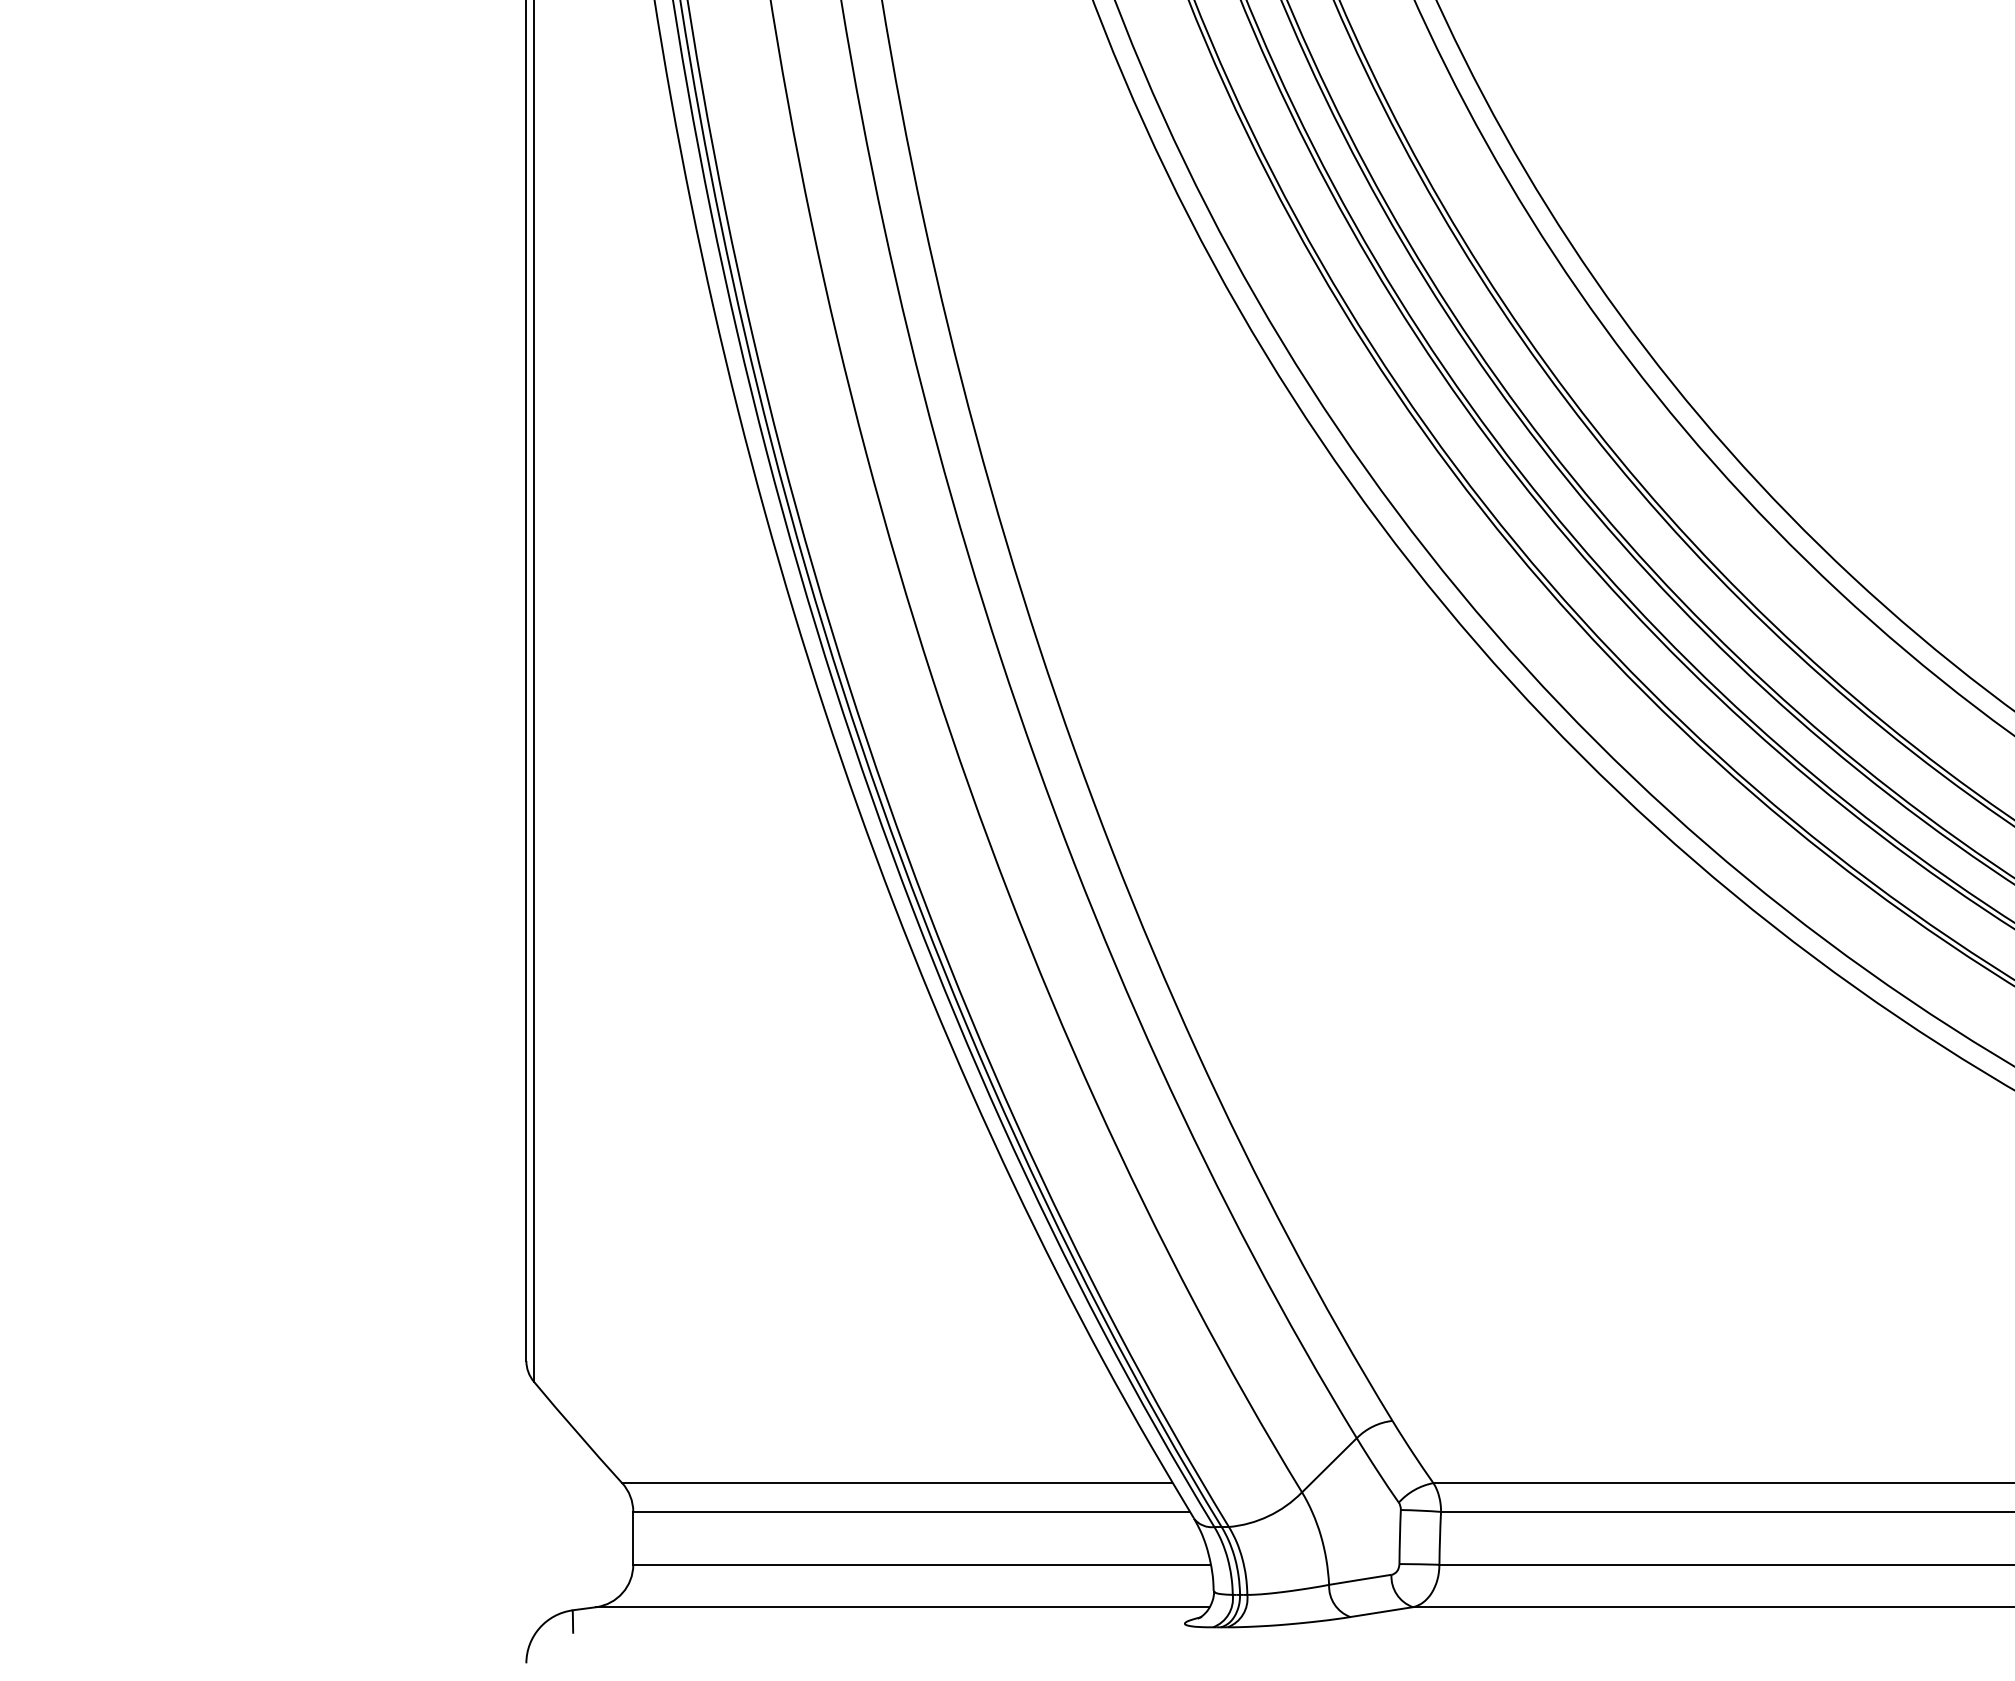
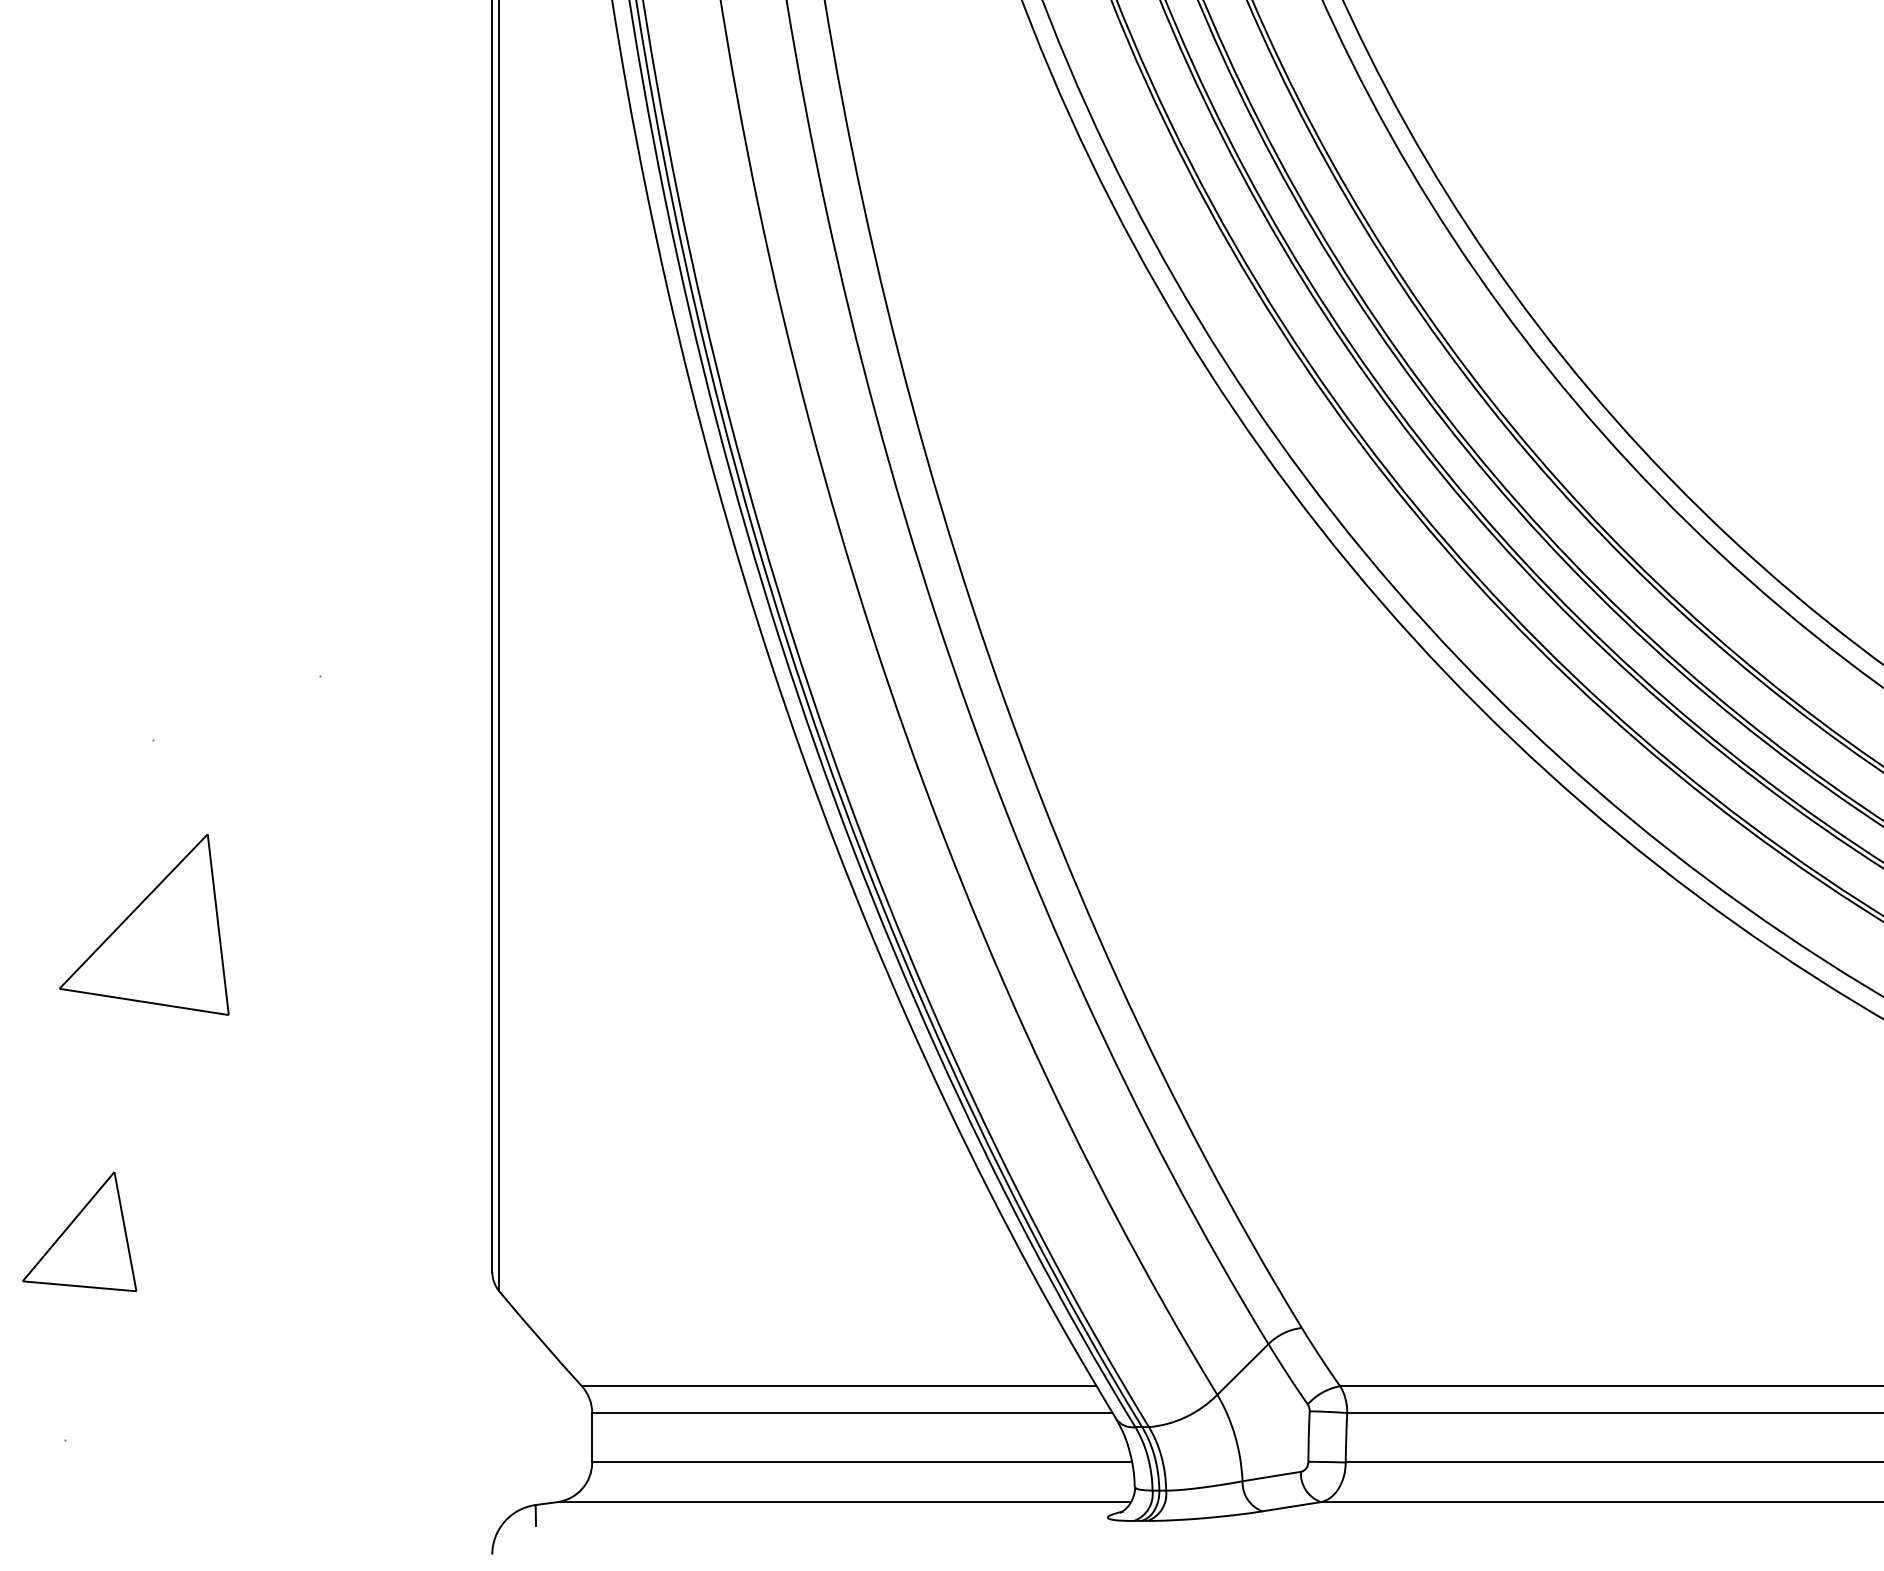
hatch: (182, 1131) -> (170, 1057), added

